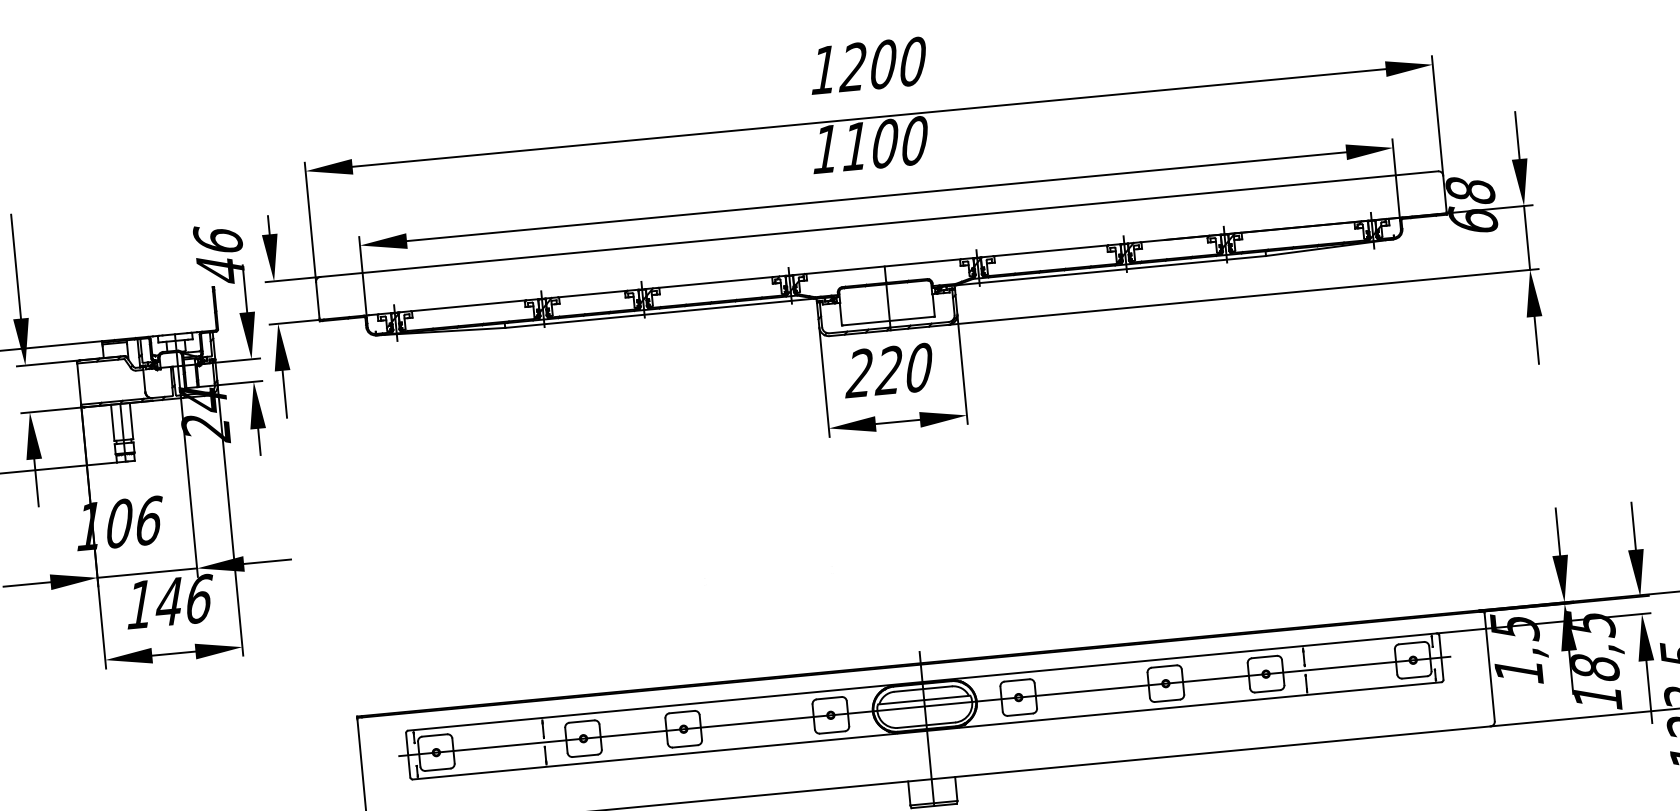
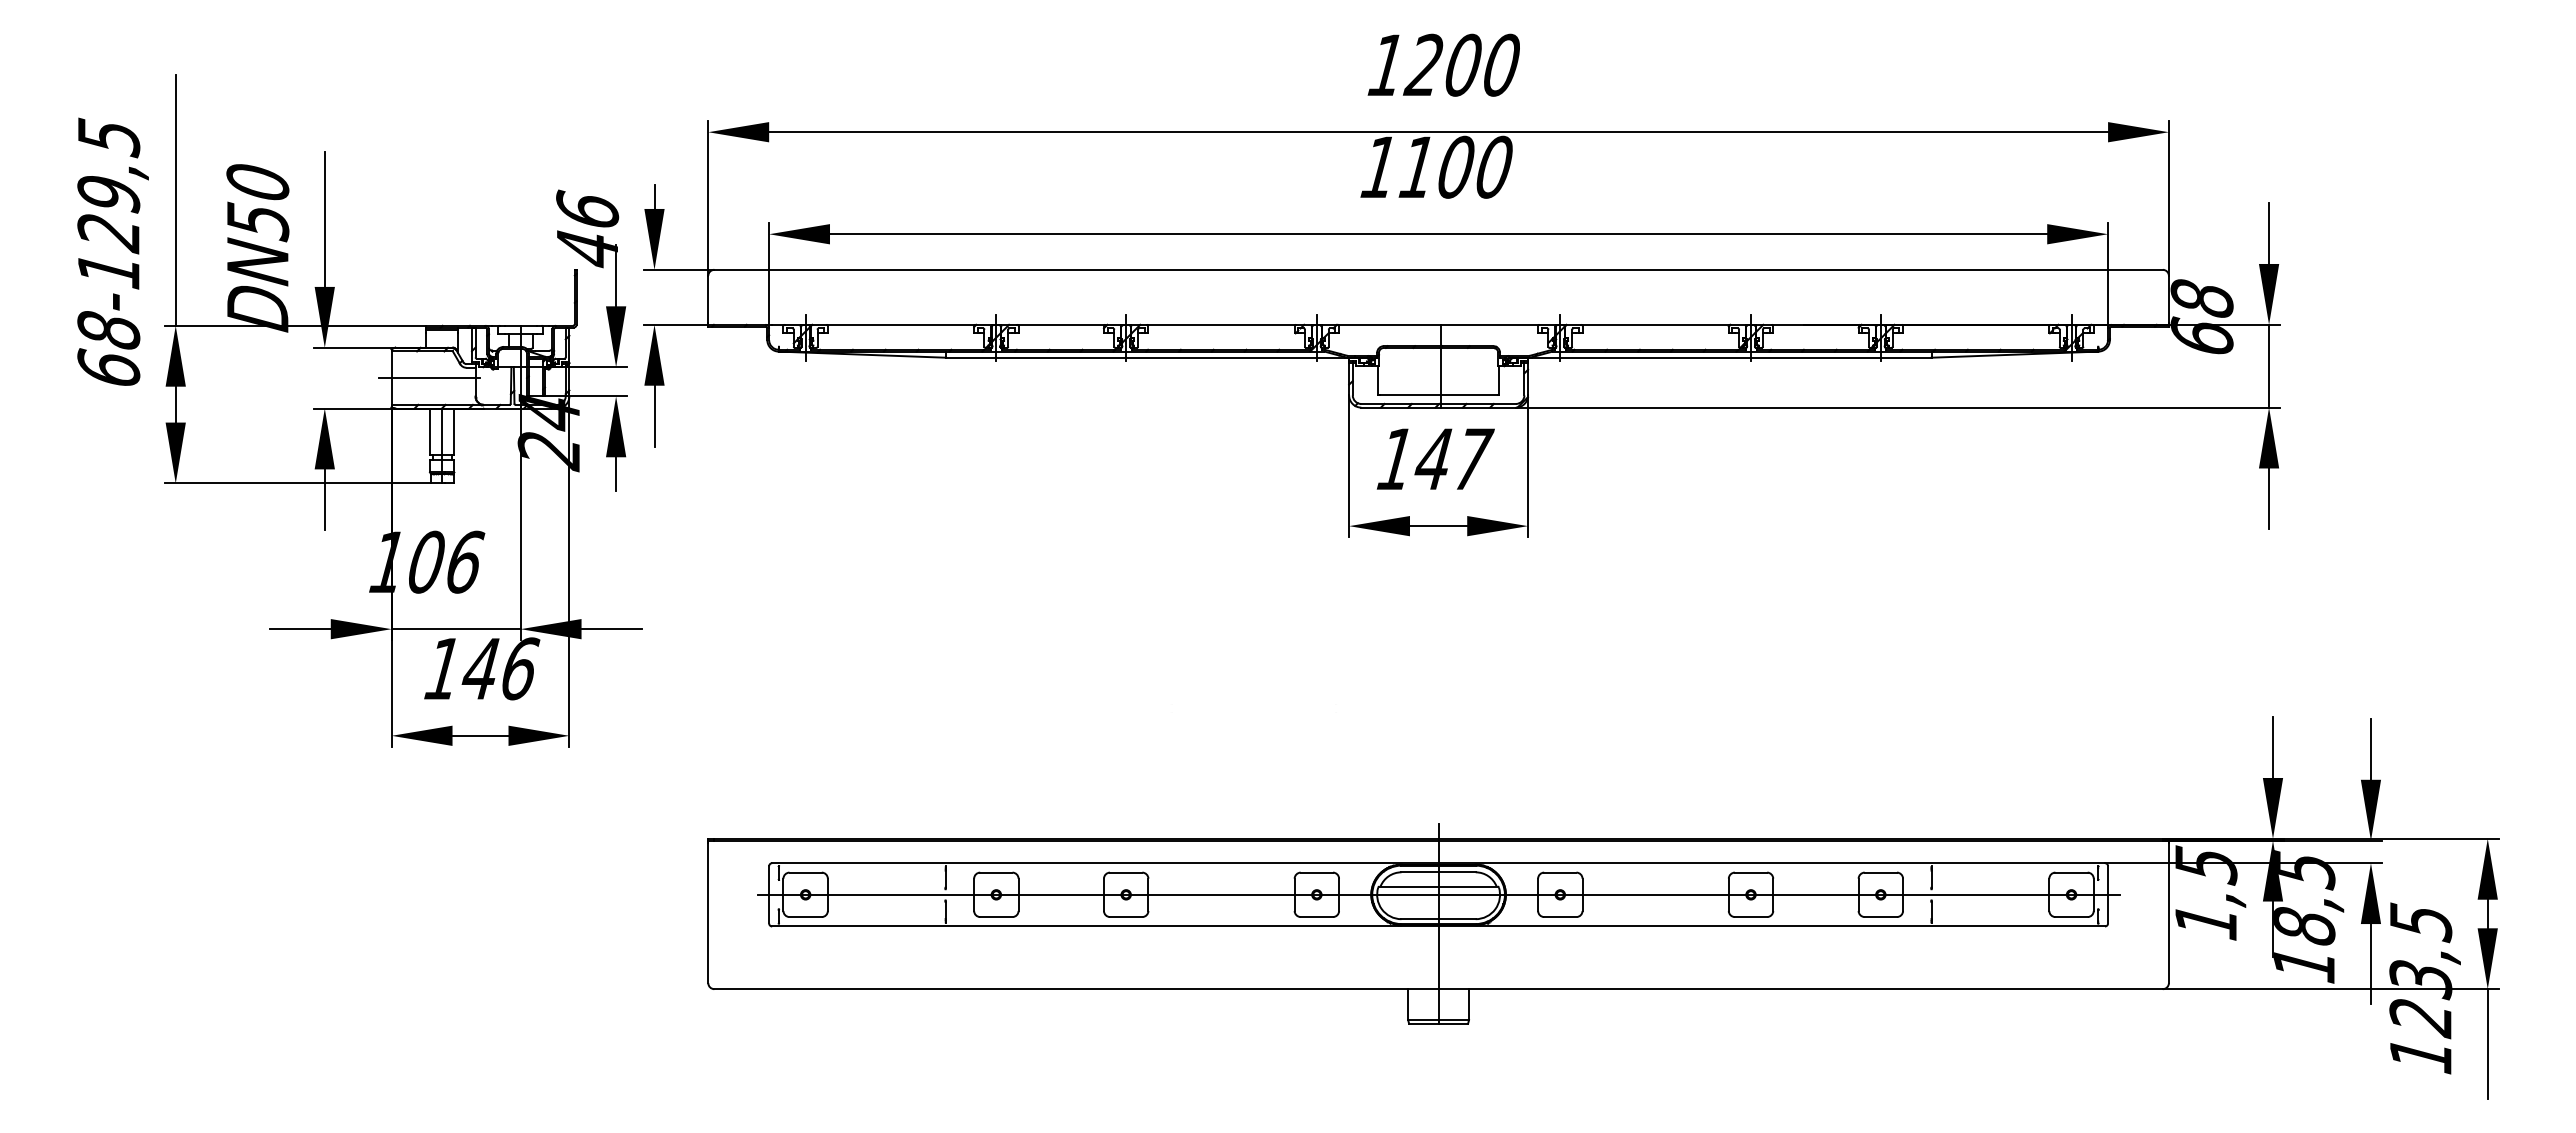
text: (889, 370) -> (1433, 458), 220 -> 147
line: (108, 381) -> (429, 378), added

